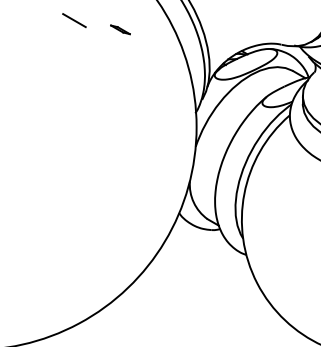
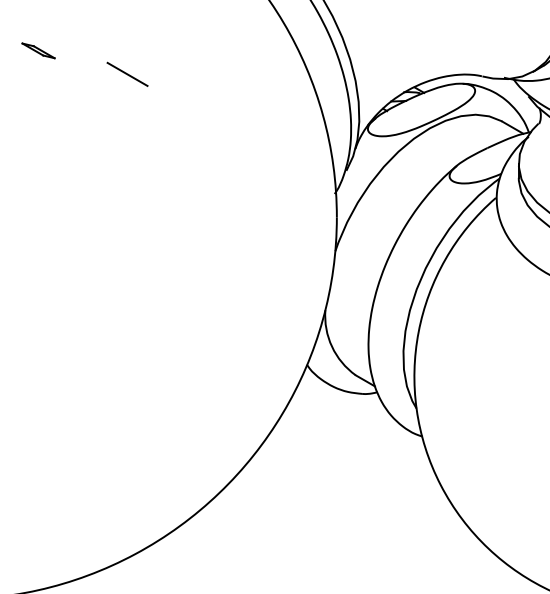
line: (74, 20) -> (127, 74), moved
part: (120, 29) -> (38, 50), moved

